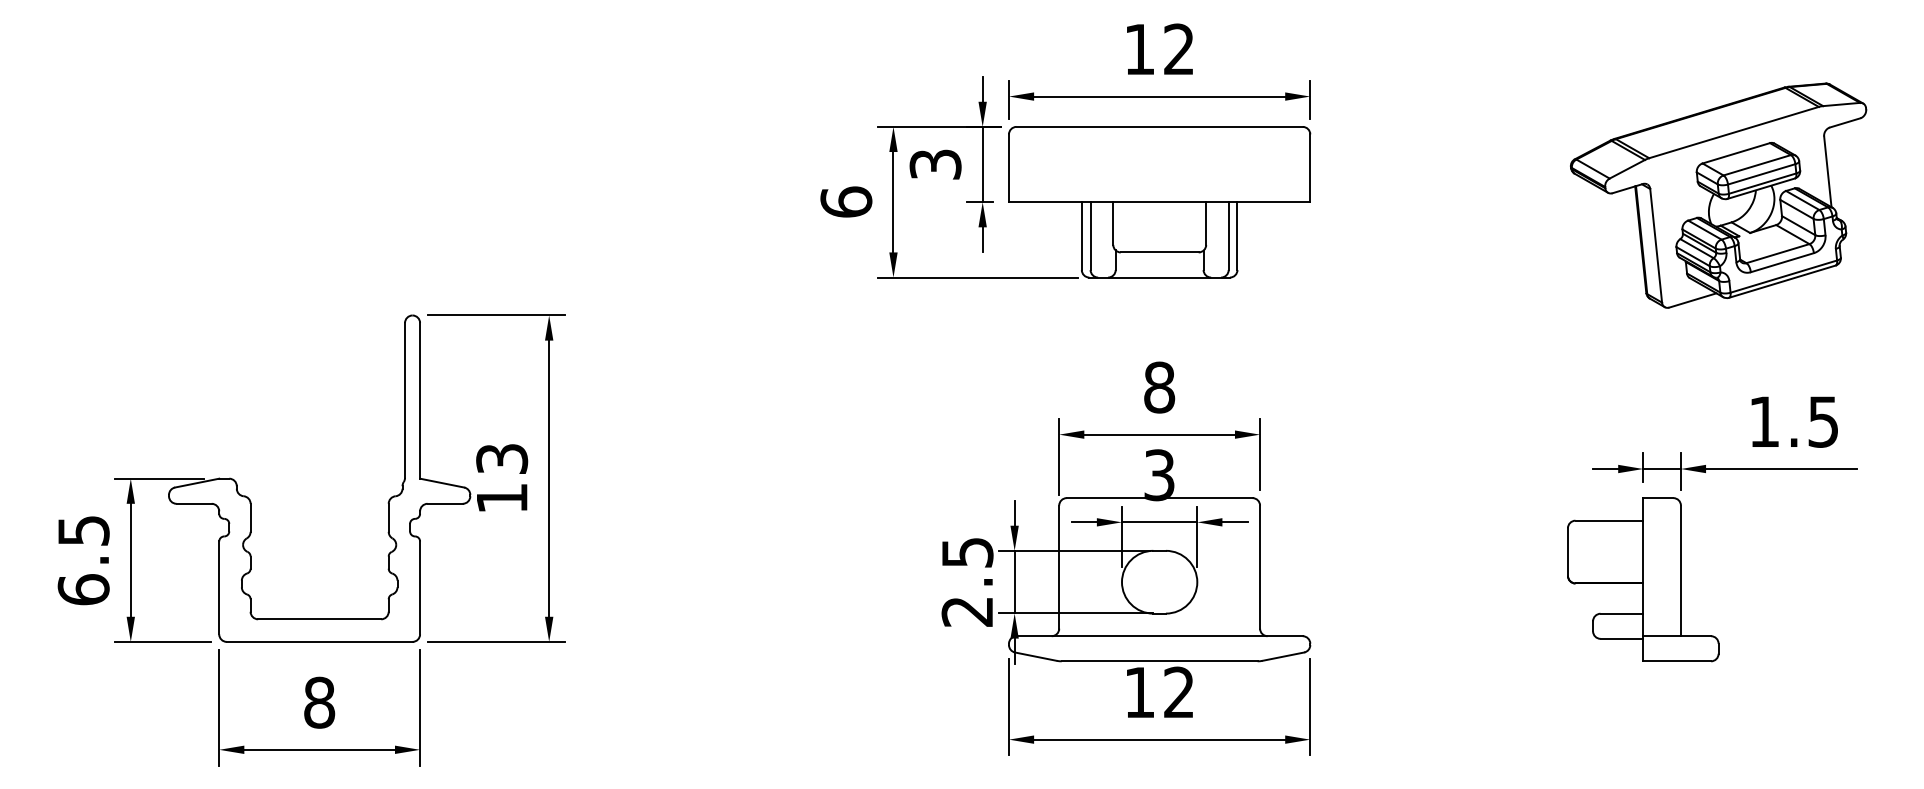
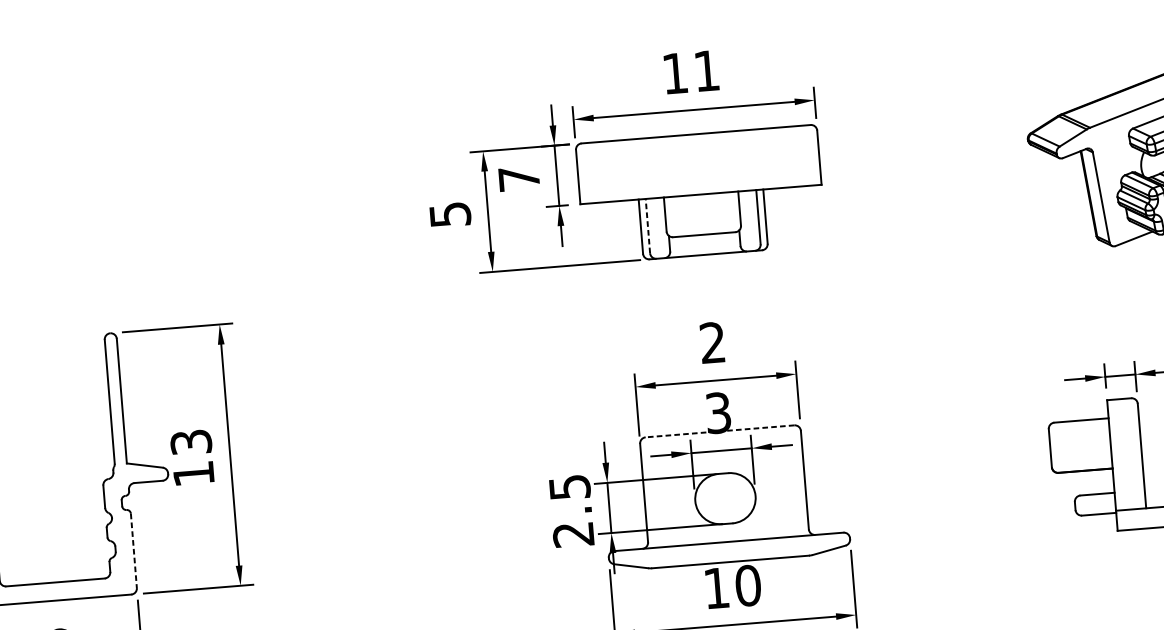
text: (1178, 48) -> (706, 70), 12 -> 11
text: (935, 164) -> (519, 178), 3 -> 7
text: (846, 201) -> (450, 214), 6 -> 5
line: (1090, 236) -> (647, 226), solid -> dashed
text: (1159, 387) -> (712, 342), 8 -> 2
line: (1159, 498) -> (719, 431), solid -> dashed
line: (420, 588) -> (134, 551), solid -> dashed
text: (1178, 692) -> (747, 585), 12 -> 10

